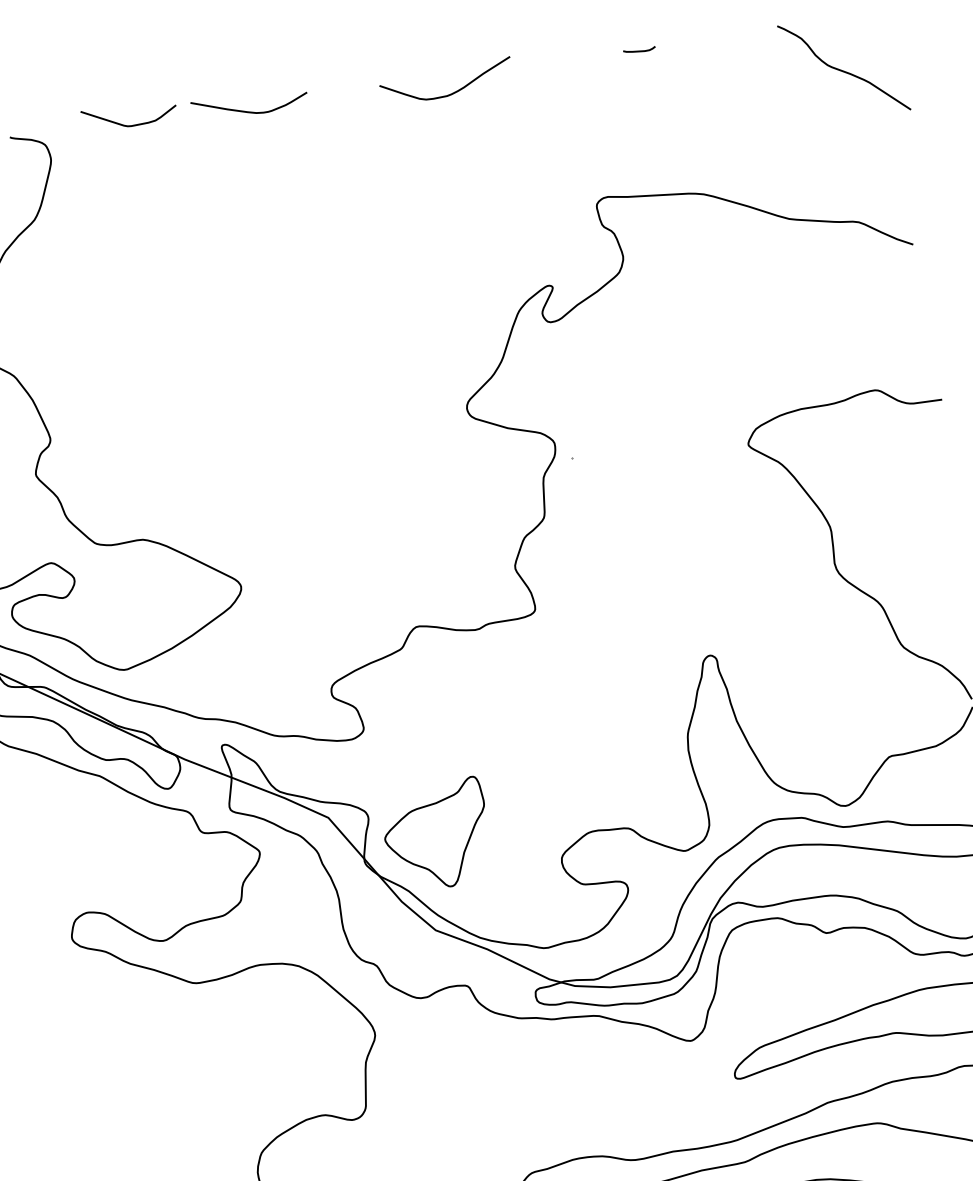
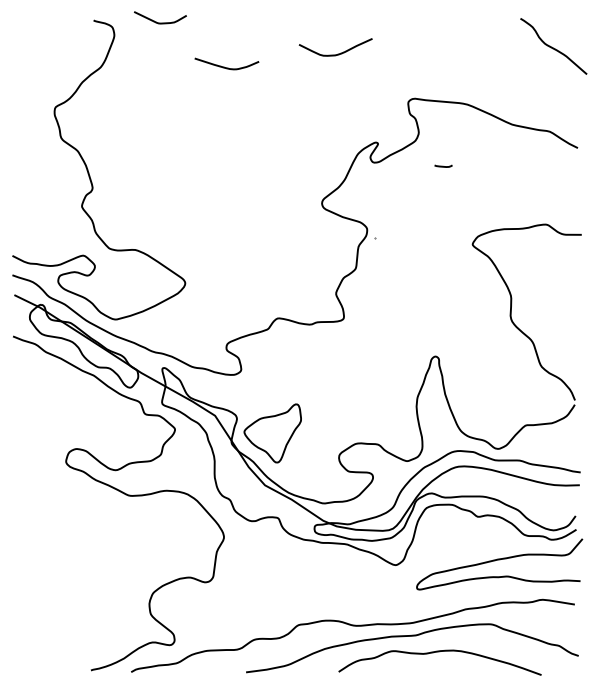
line: (639, 49) -> (443, 165), moved
curve: (450, 92) -> (337, 53), moved
curve: (246, 109) -> (224, 66), moved

